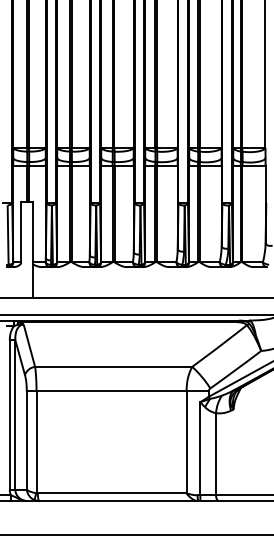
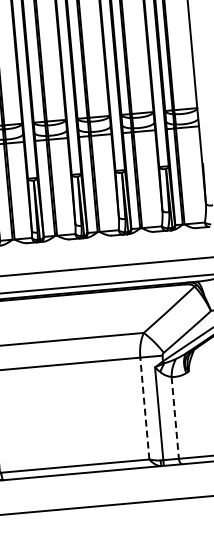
line: (186, 441) -> (144, 407), solid -> dashed
line: (216, 454) -> (175, 418), solid -> dashed

